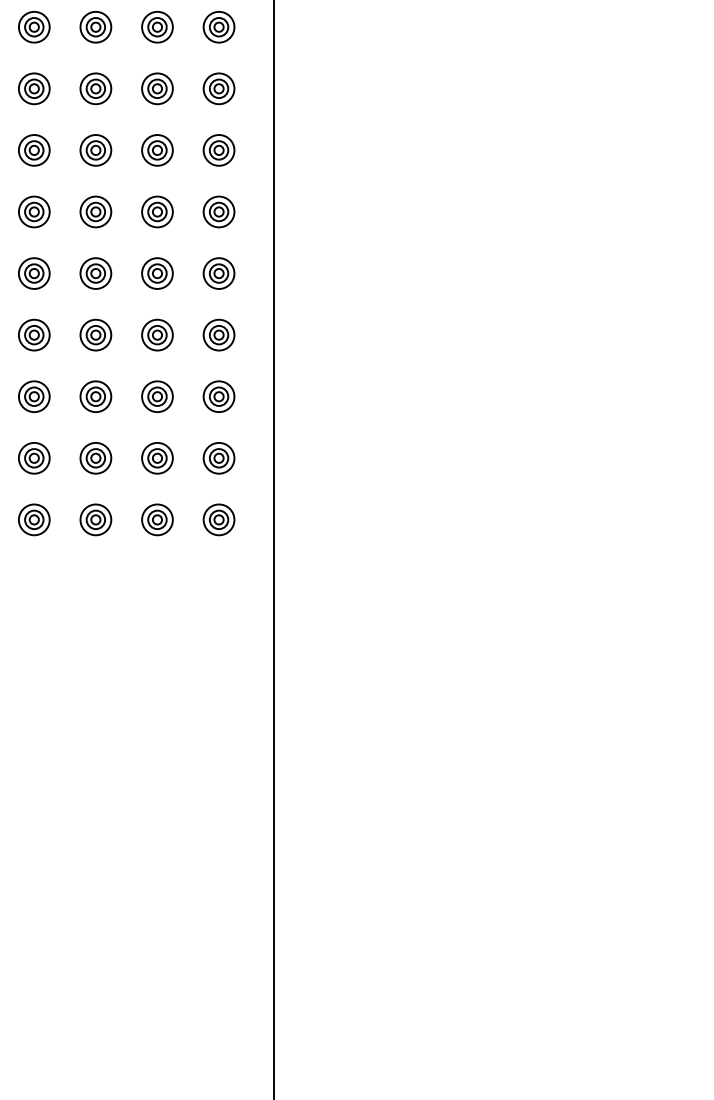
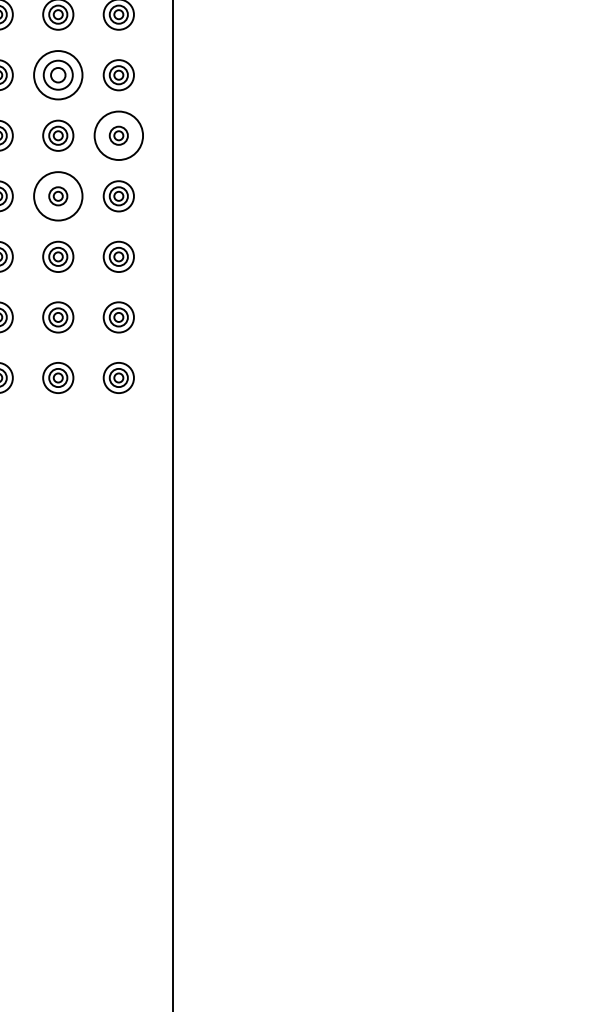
part: (157, 211) -> (58, 74), size x1.6
circle: (218, 273) -> (118, 135), size x1.6
circle: (157, 334) -> (58, 195), size x1.6

